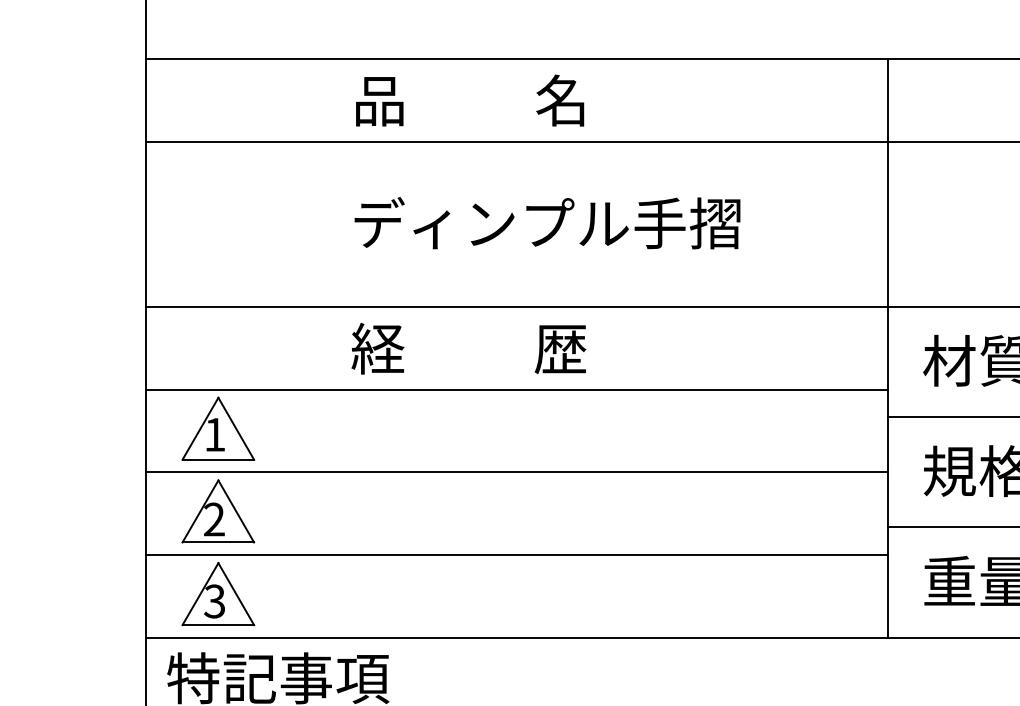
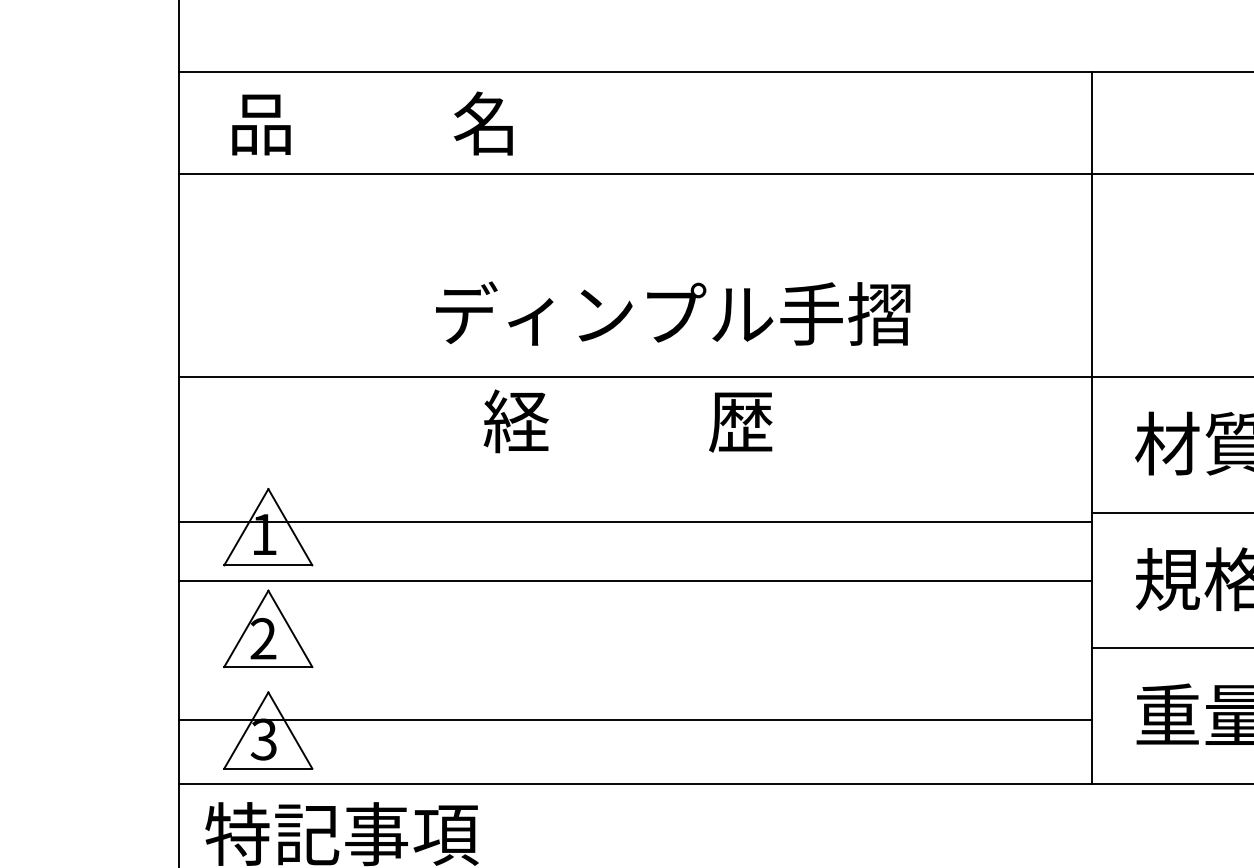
text: (470, 100) -> (373, 123), moved
text: (547, 223) -> (673, 314), moved
text: (468, 348) -> (627, 421), moved
line: (516, 389) -> (634, 521), moved
line: (516, 554) -> (634, 719), moved

